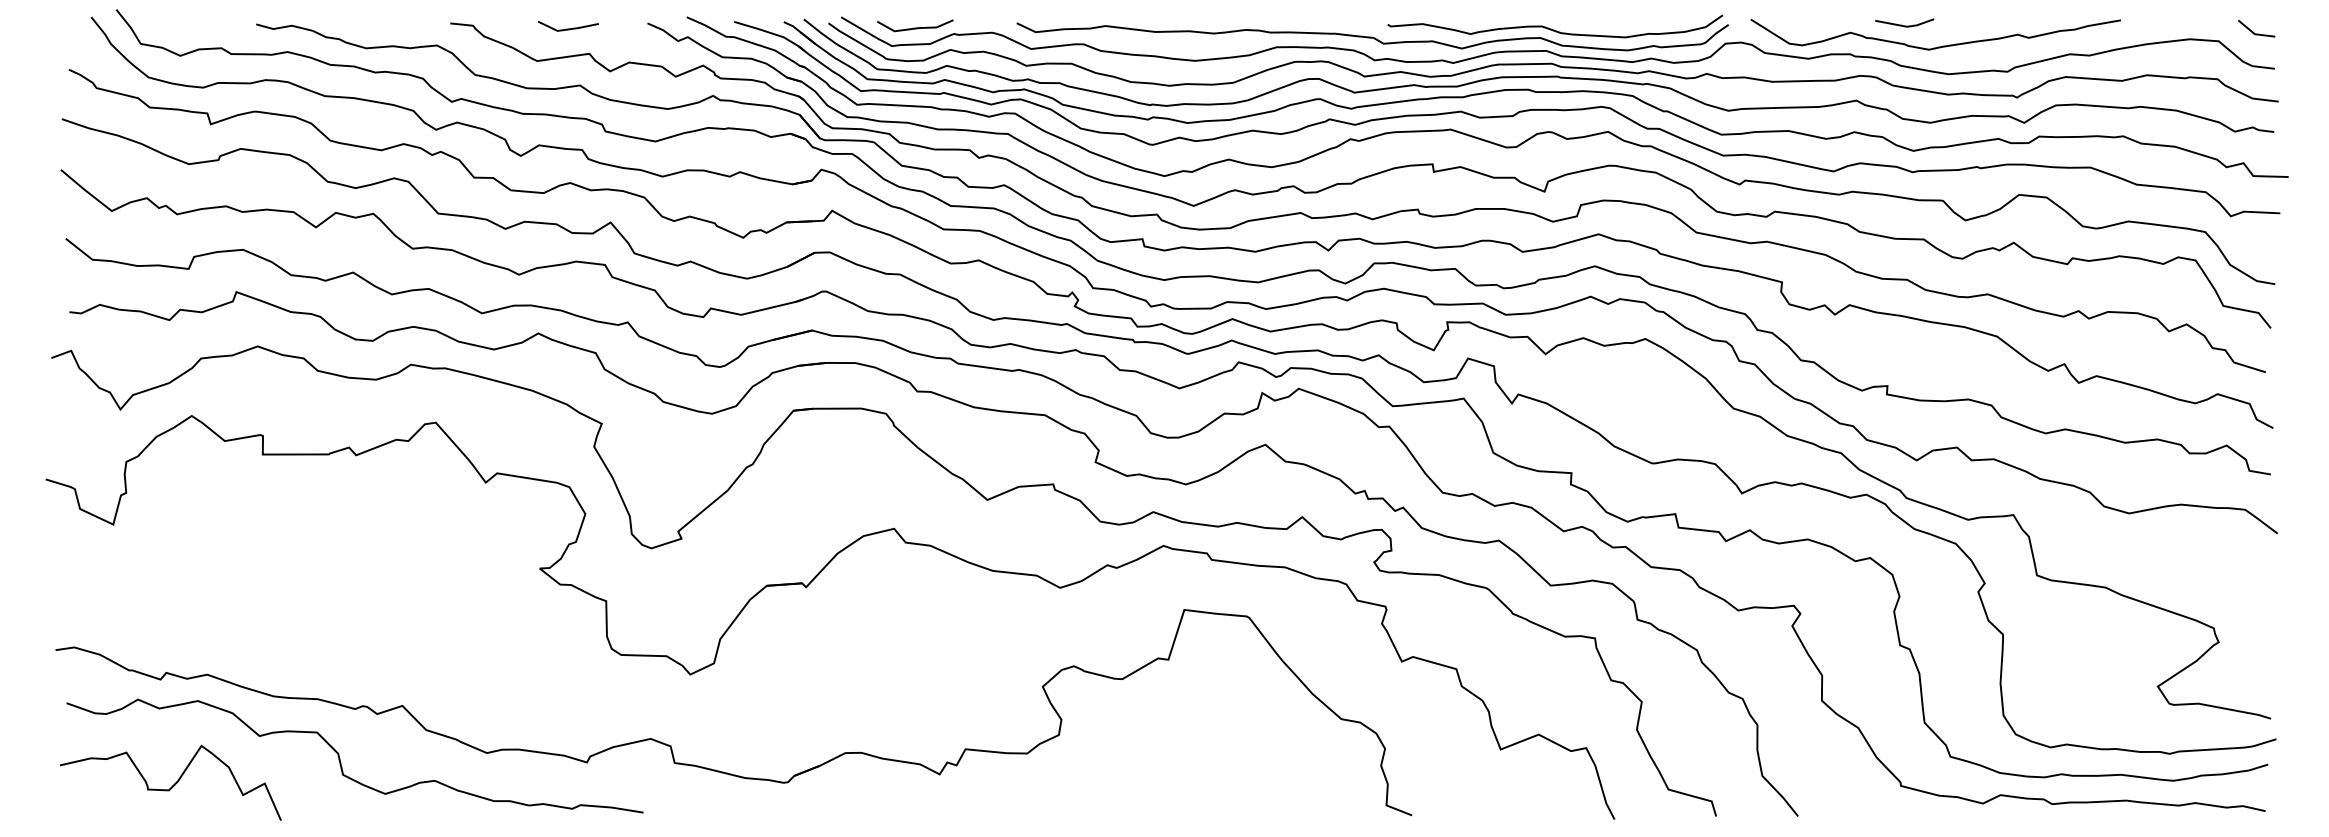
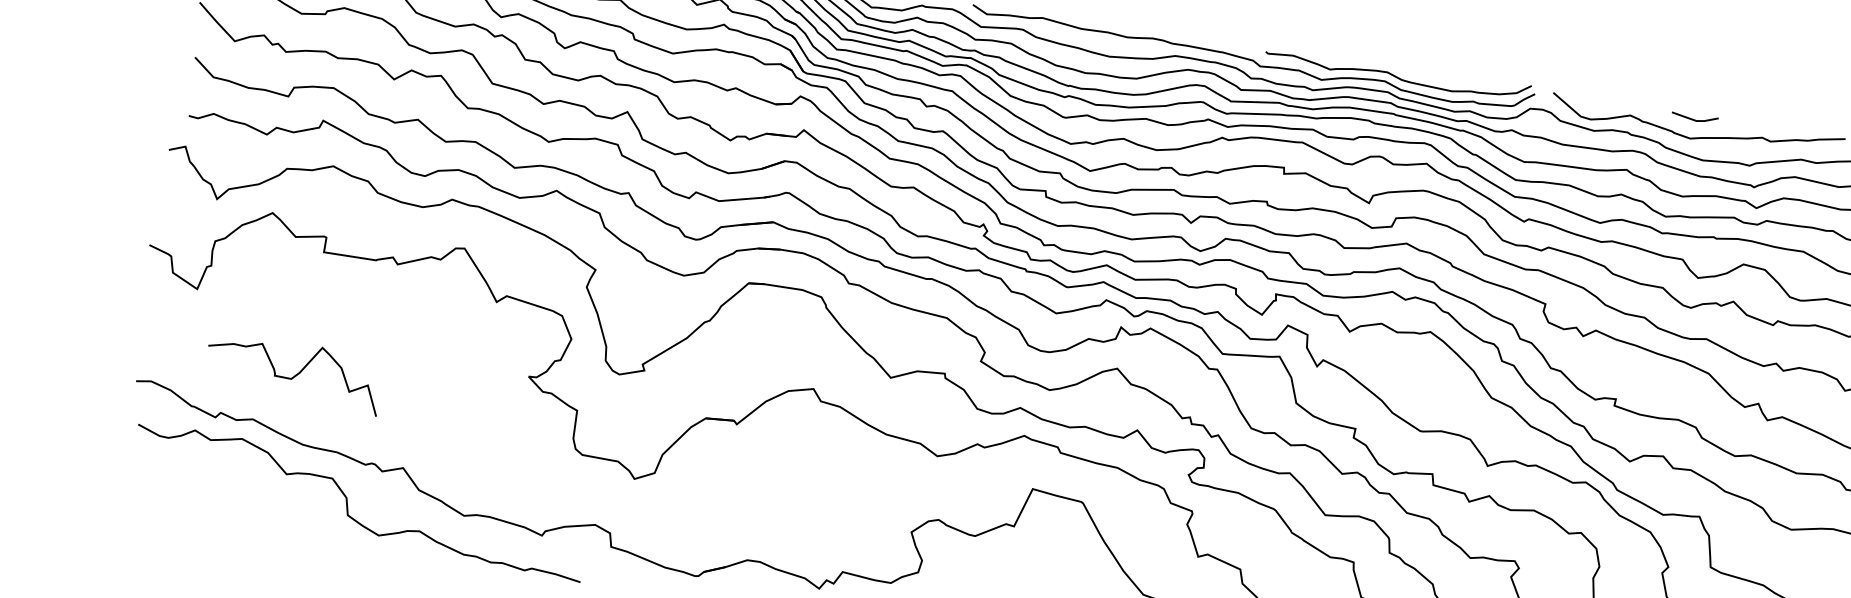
line: (1904, 25) -> (1694, 119), moved
curve: (173, 784) -> (295, 374), moved

